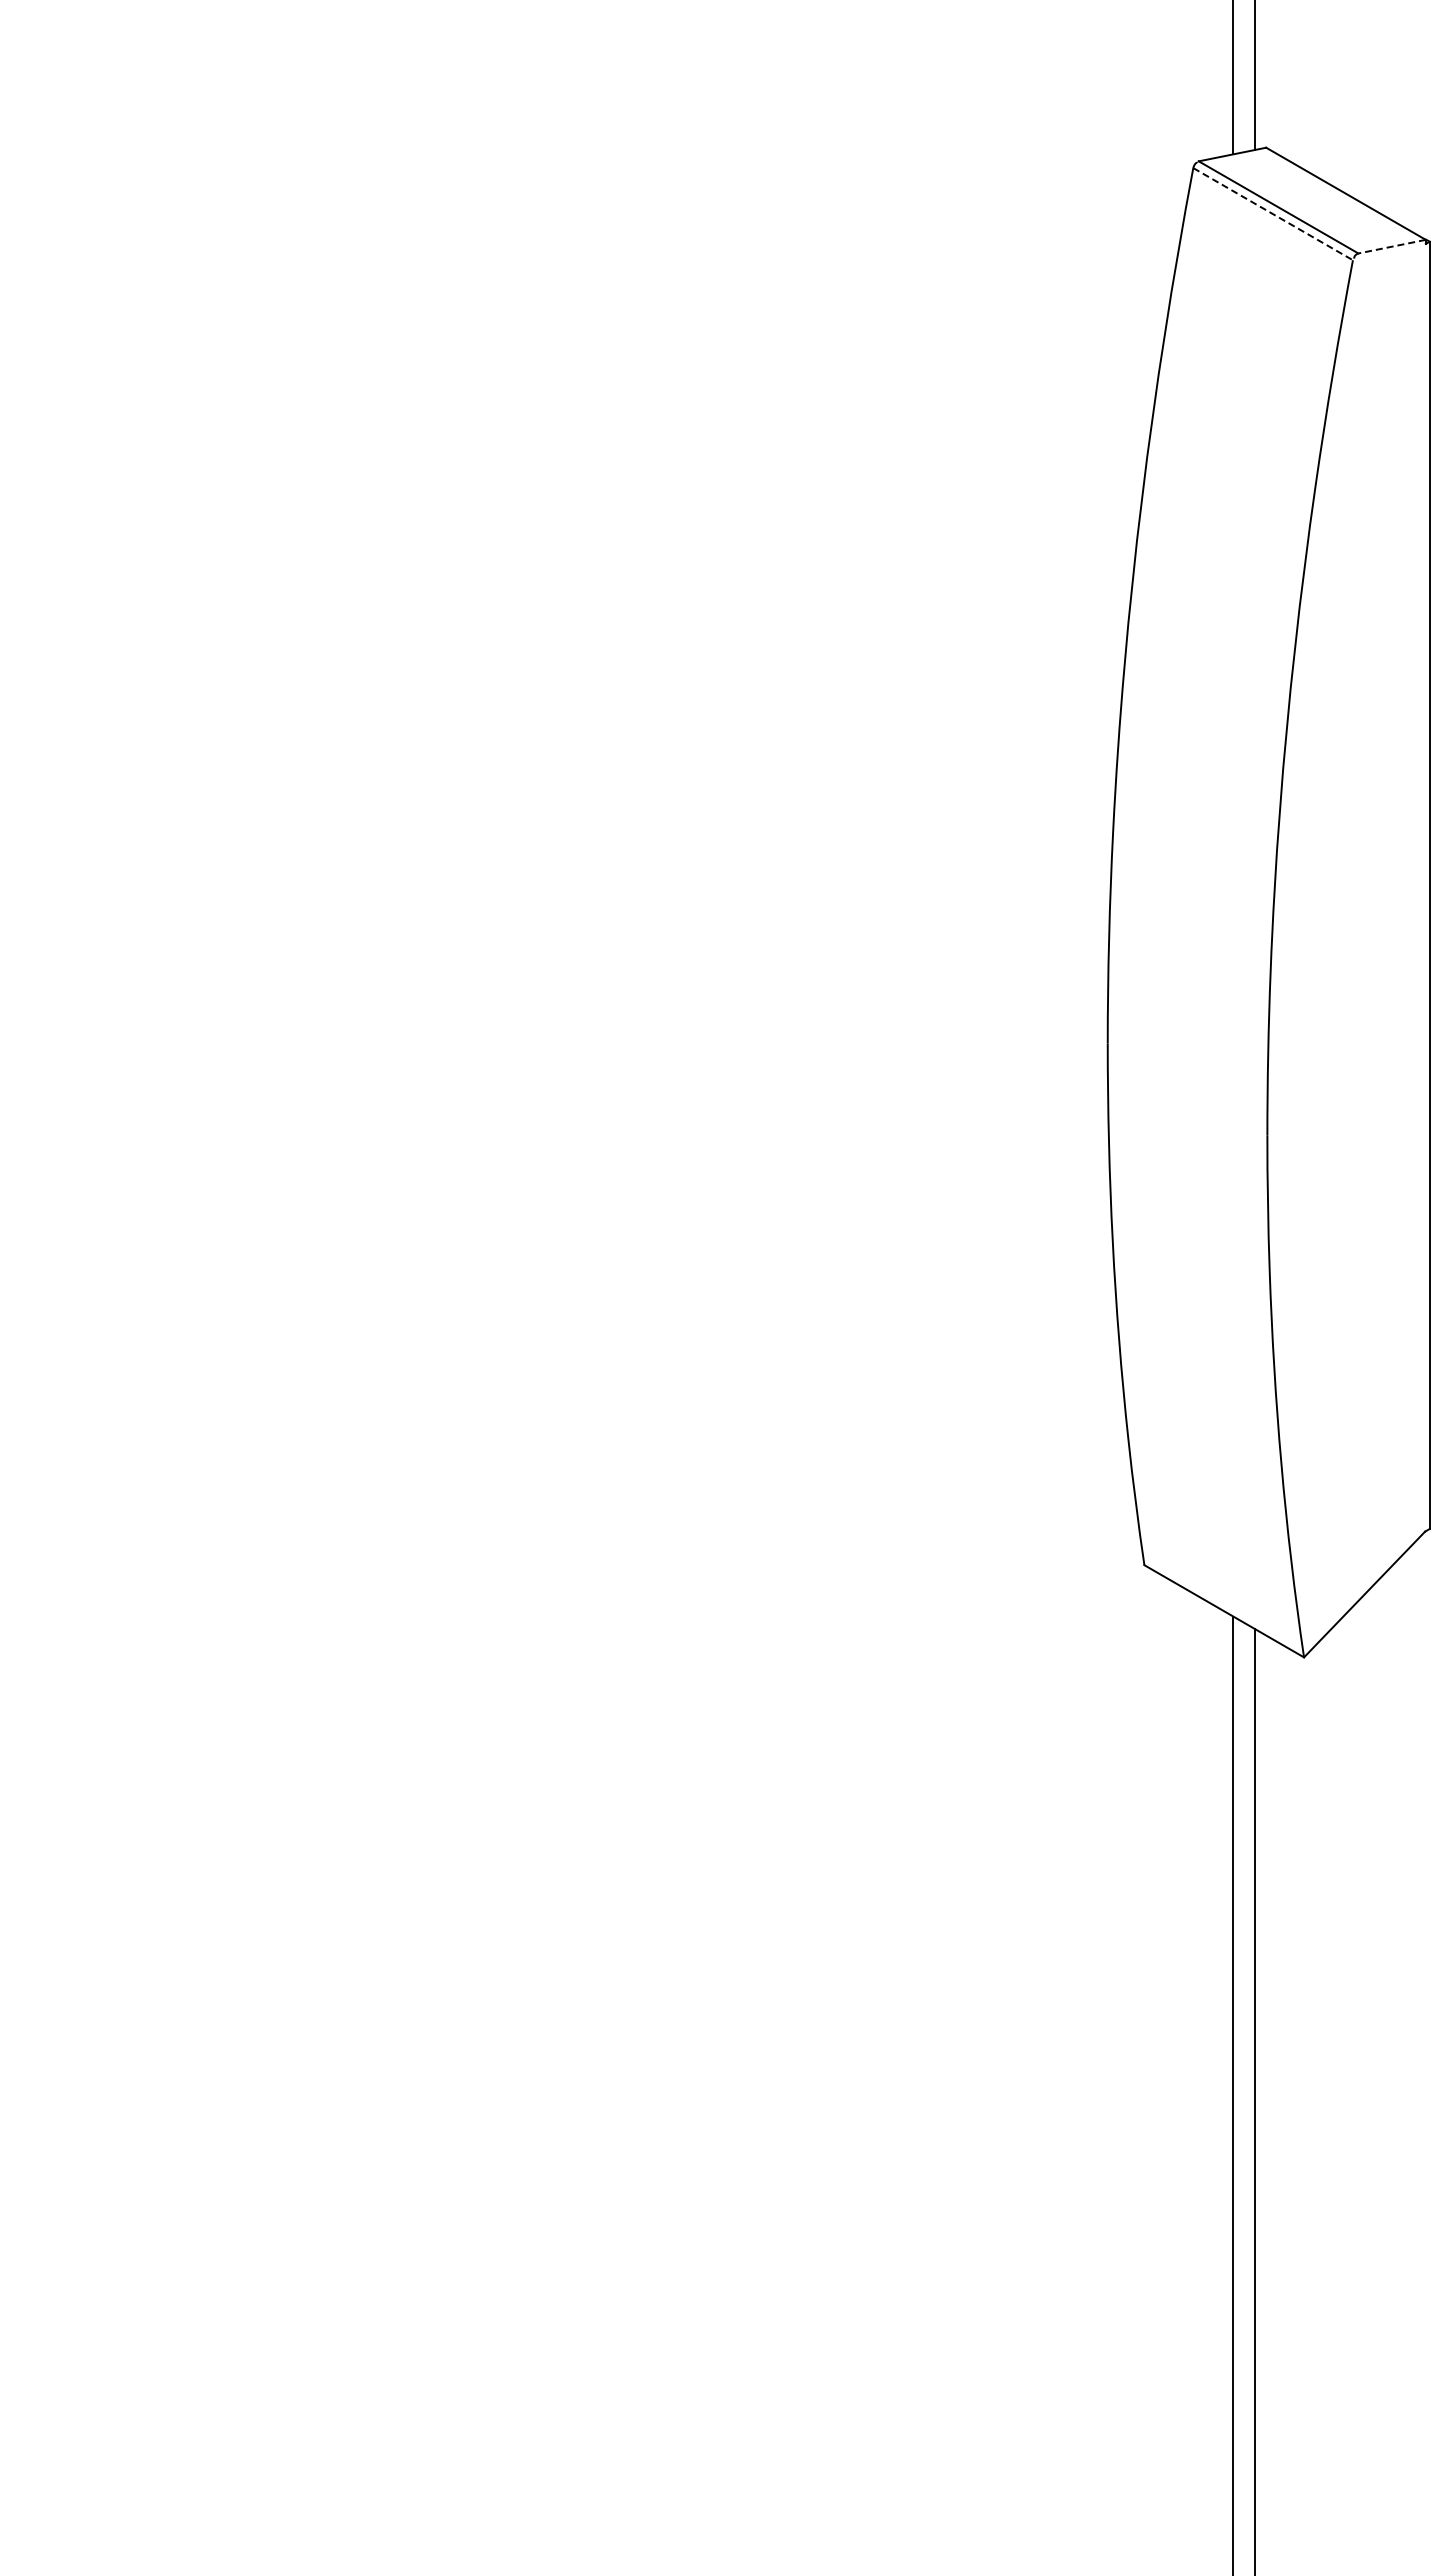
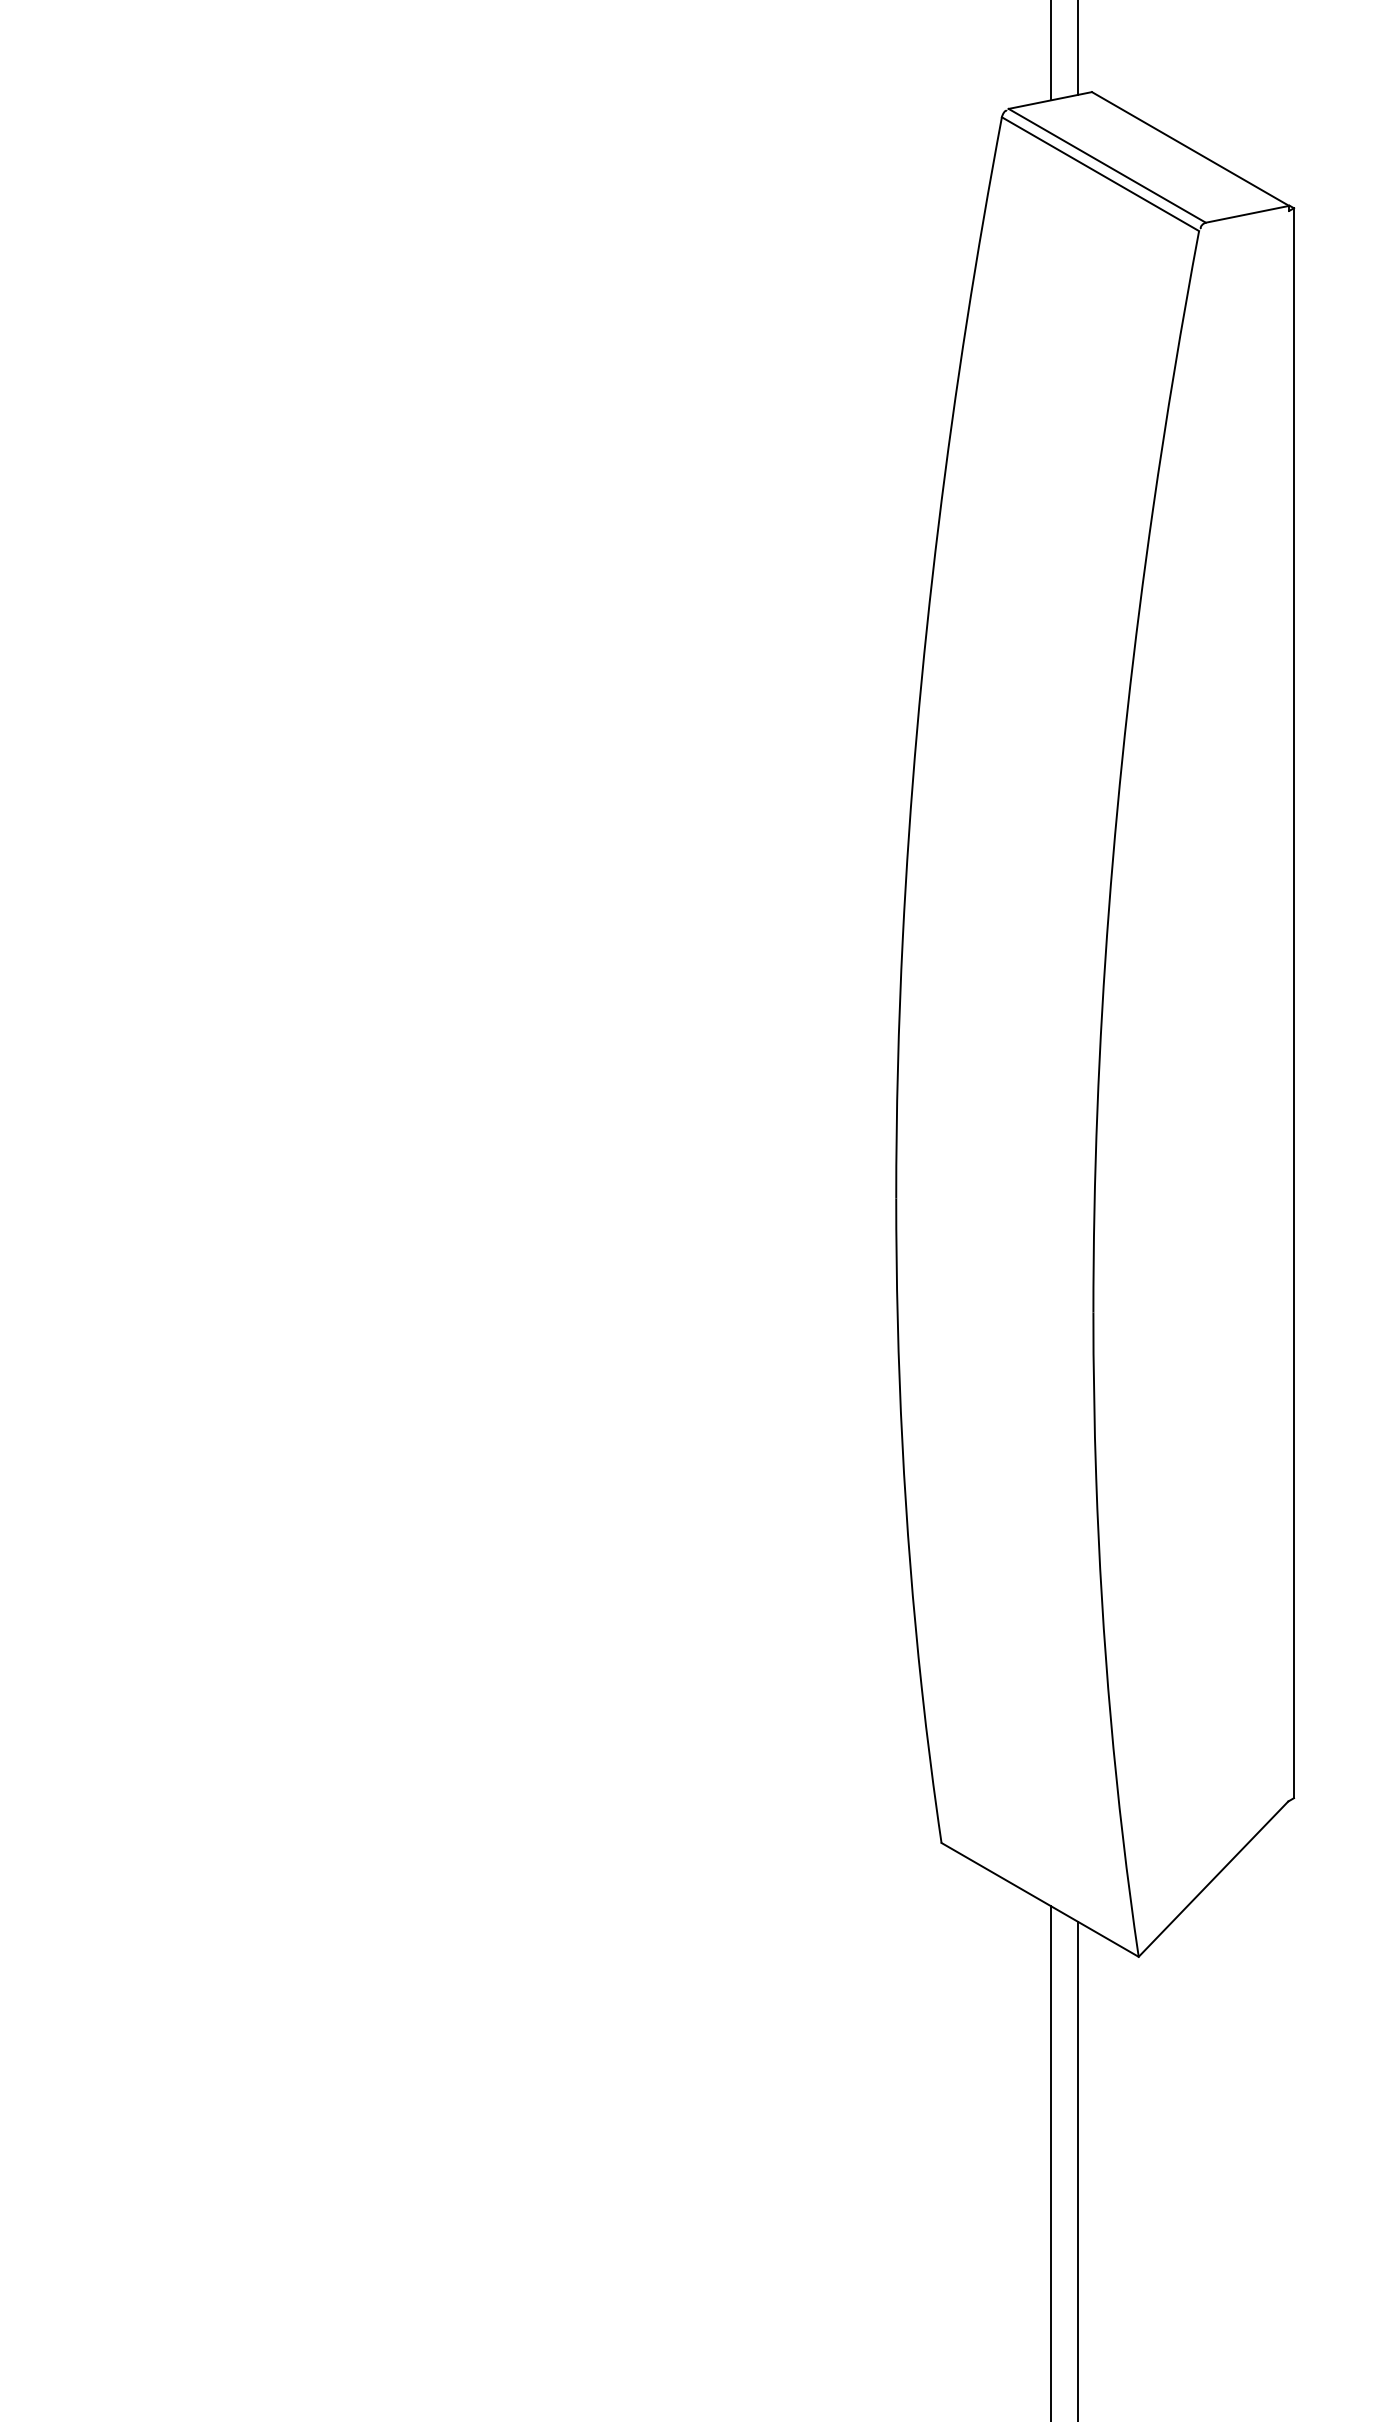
line: (1273, 214) -> (1100, 174), dashed -> solid
line: (1391, 246) -> (1246, 214), dashed -> solid

